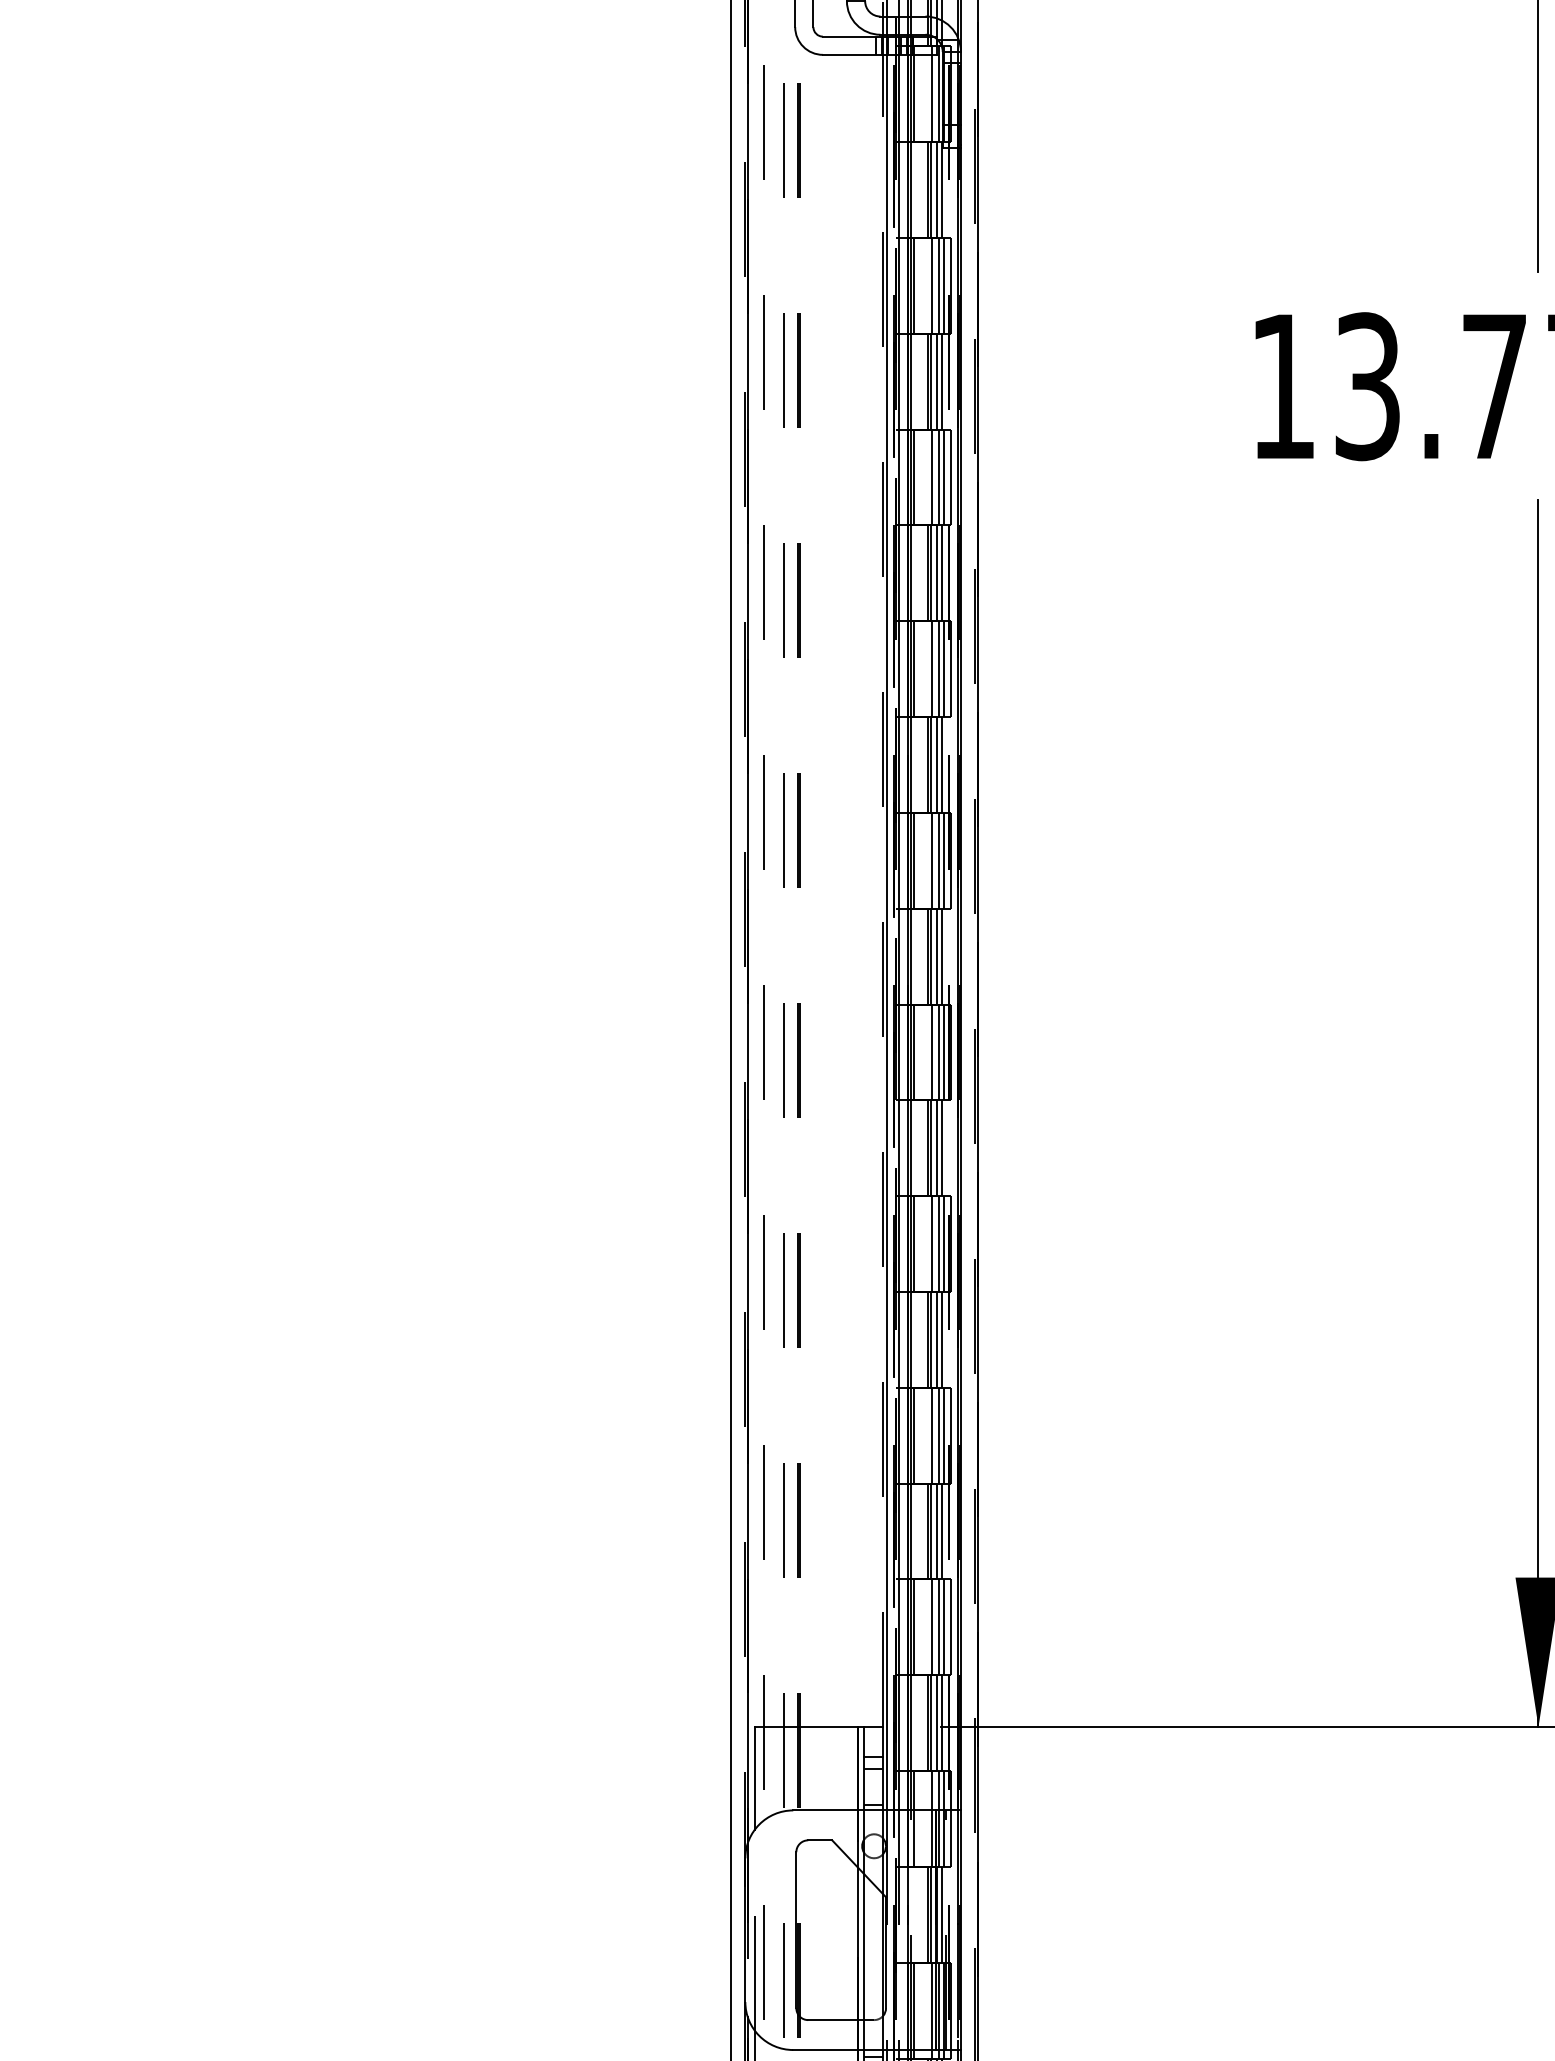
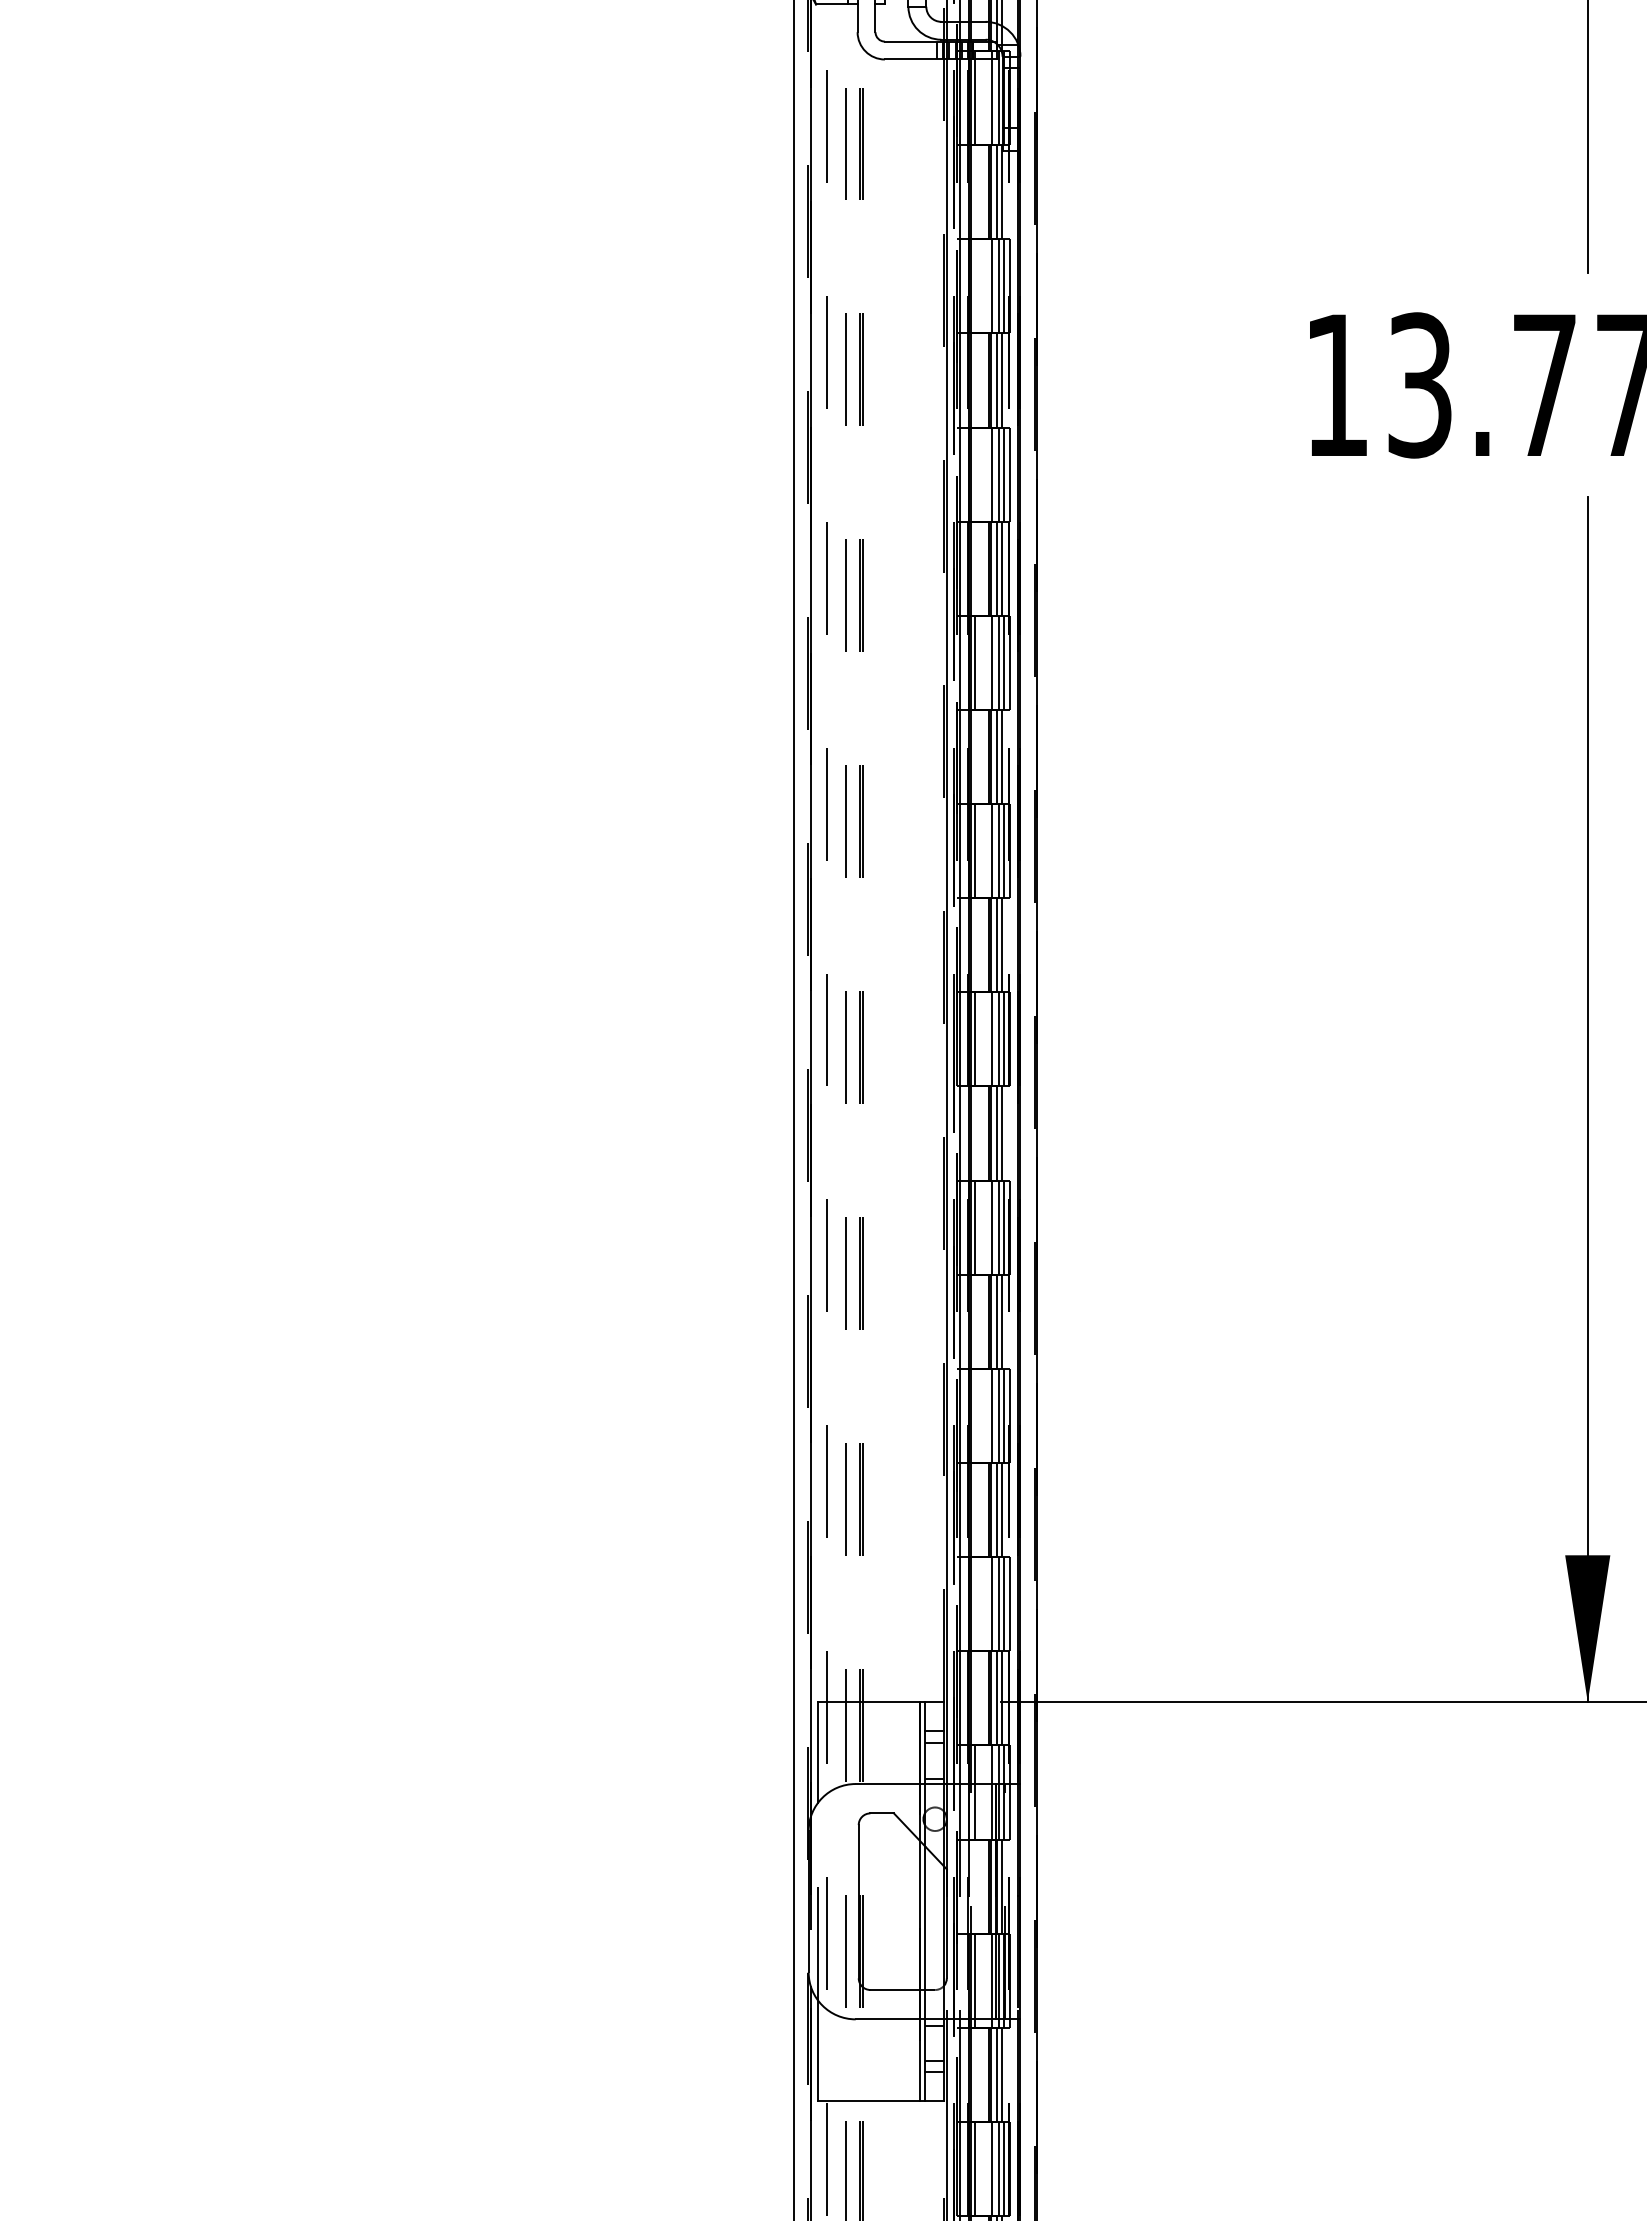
line: (914, 285) -> (974, 286), removed
line: (914, 477) -> (974, 474), removed
line: (914, 1435) -> (974, 1415), removed
line: (914, 1627) -> (974, 1604), removed

